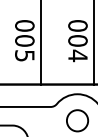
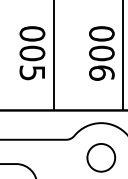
text: (77, 55) -> (101, 72), 004 -> 006

